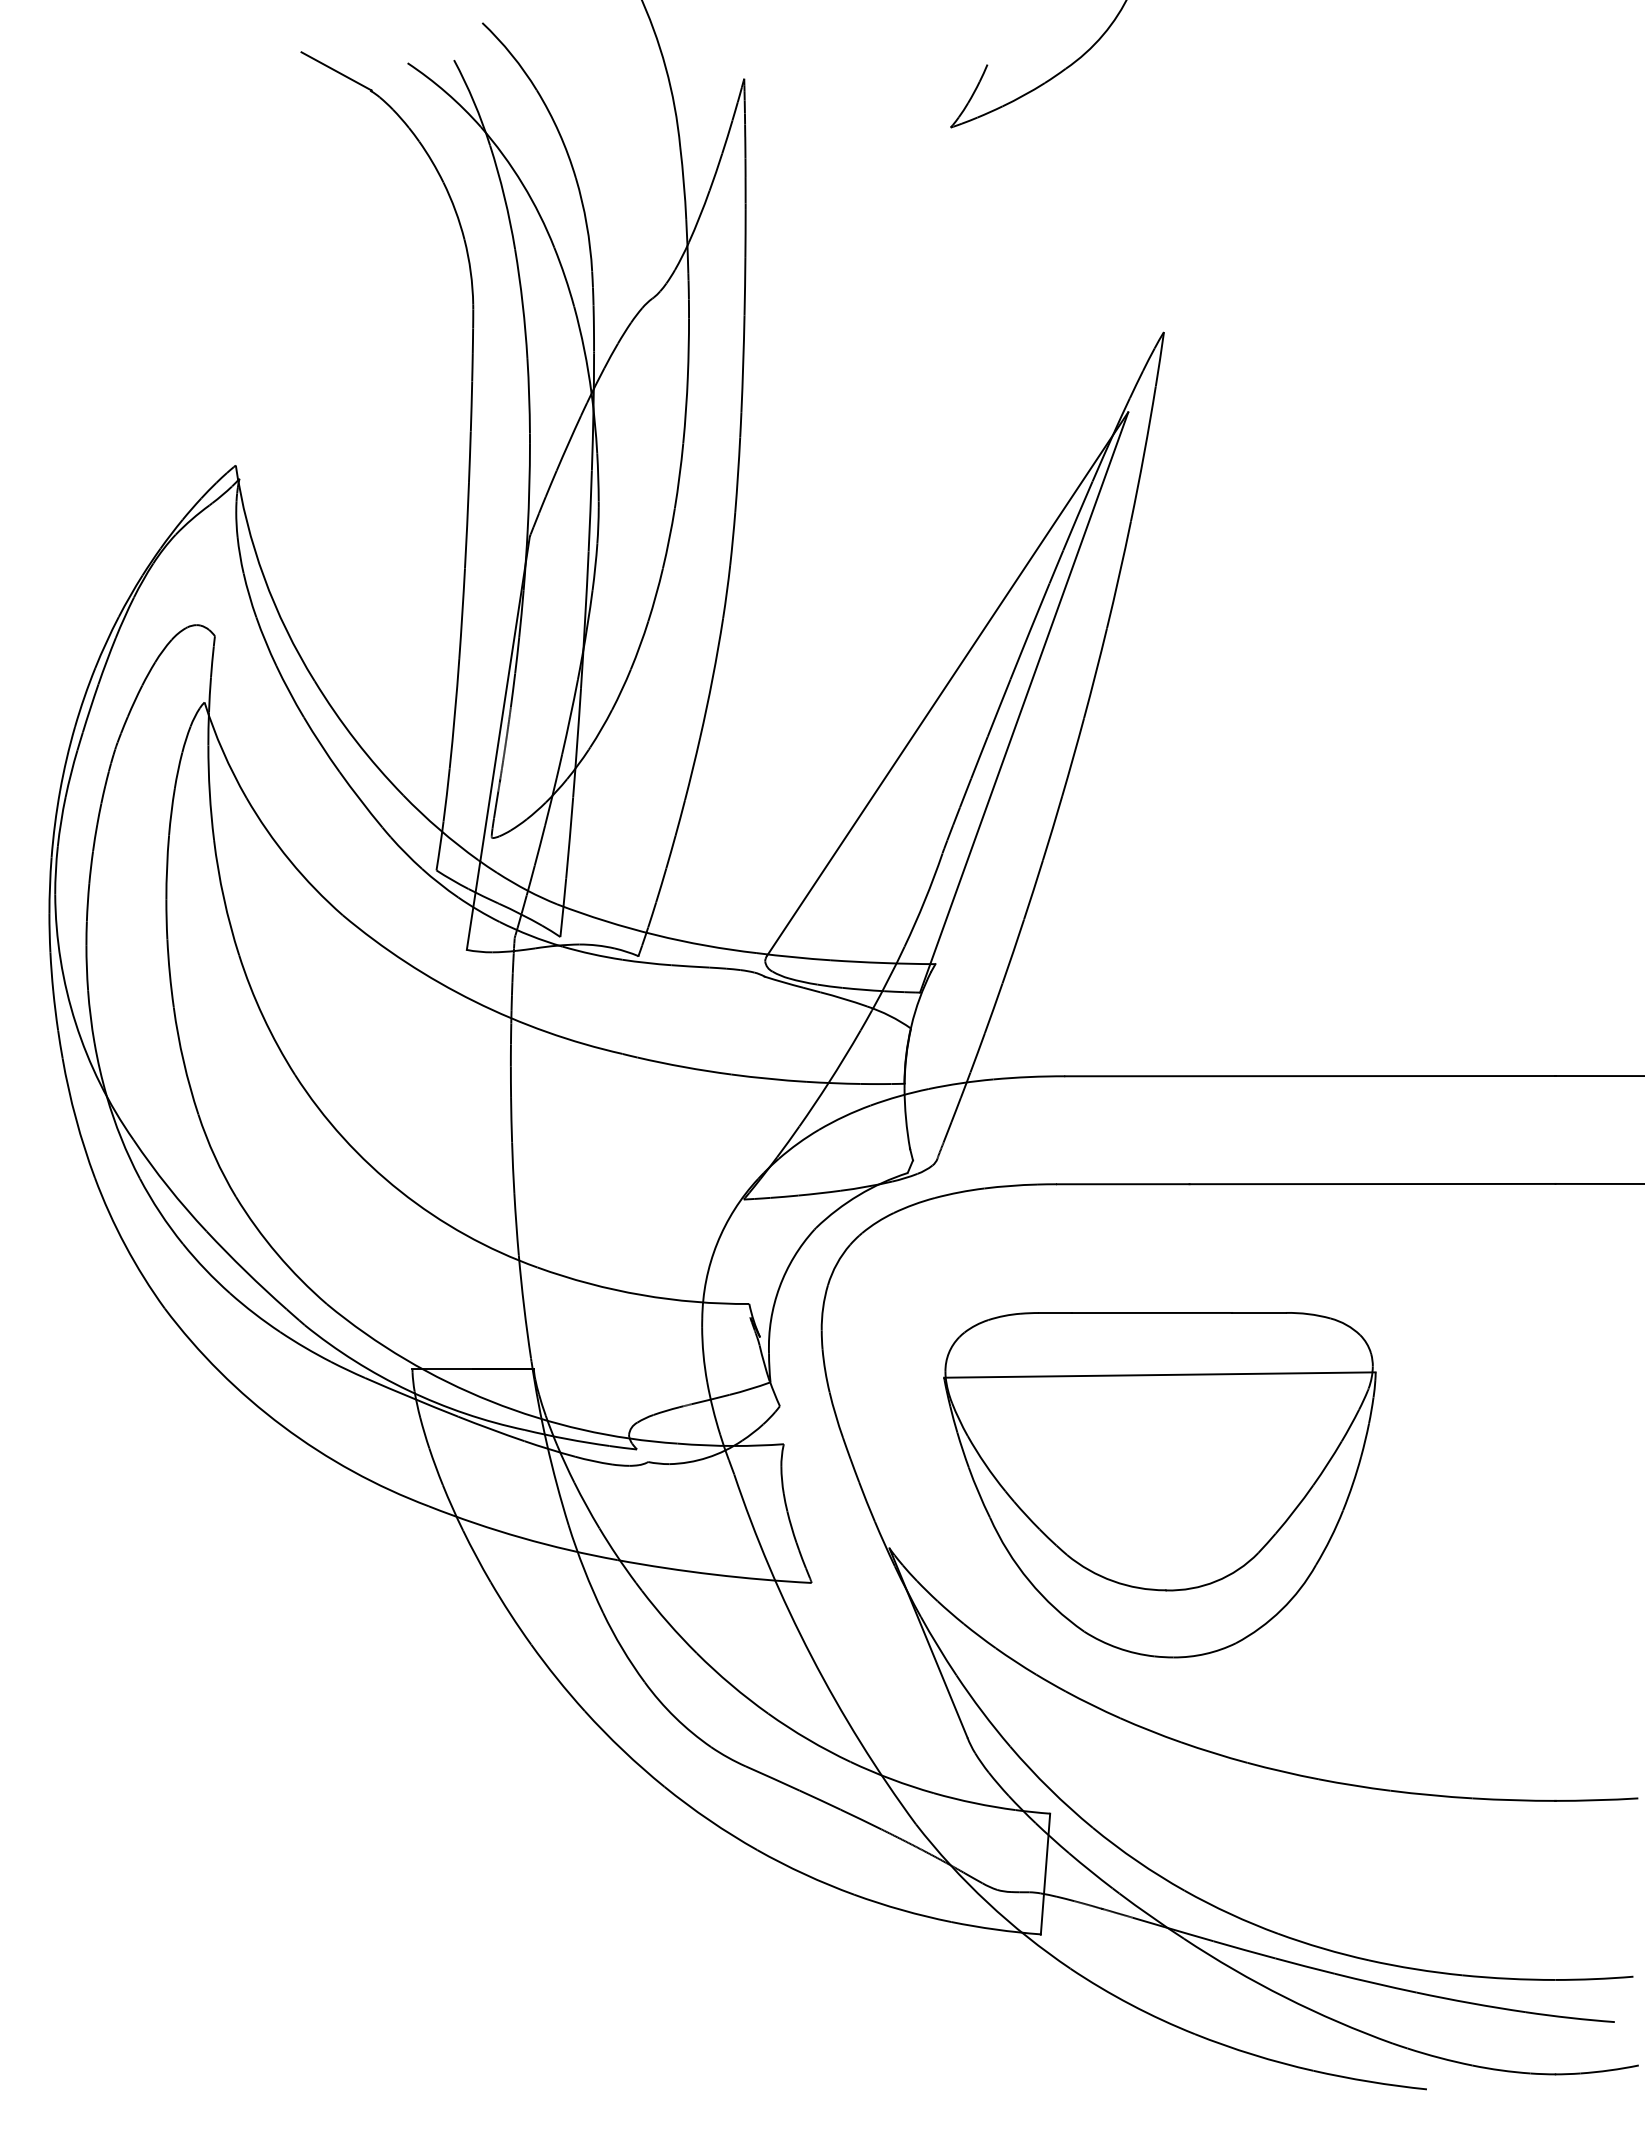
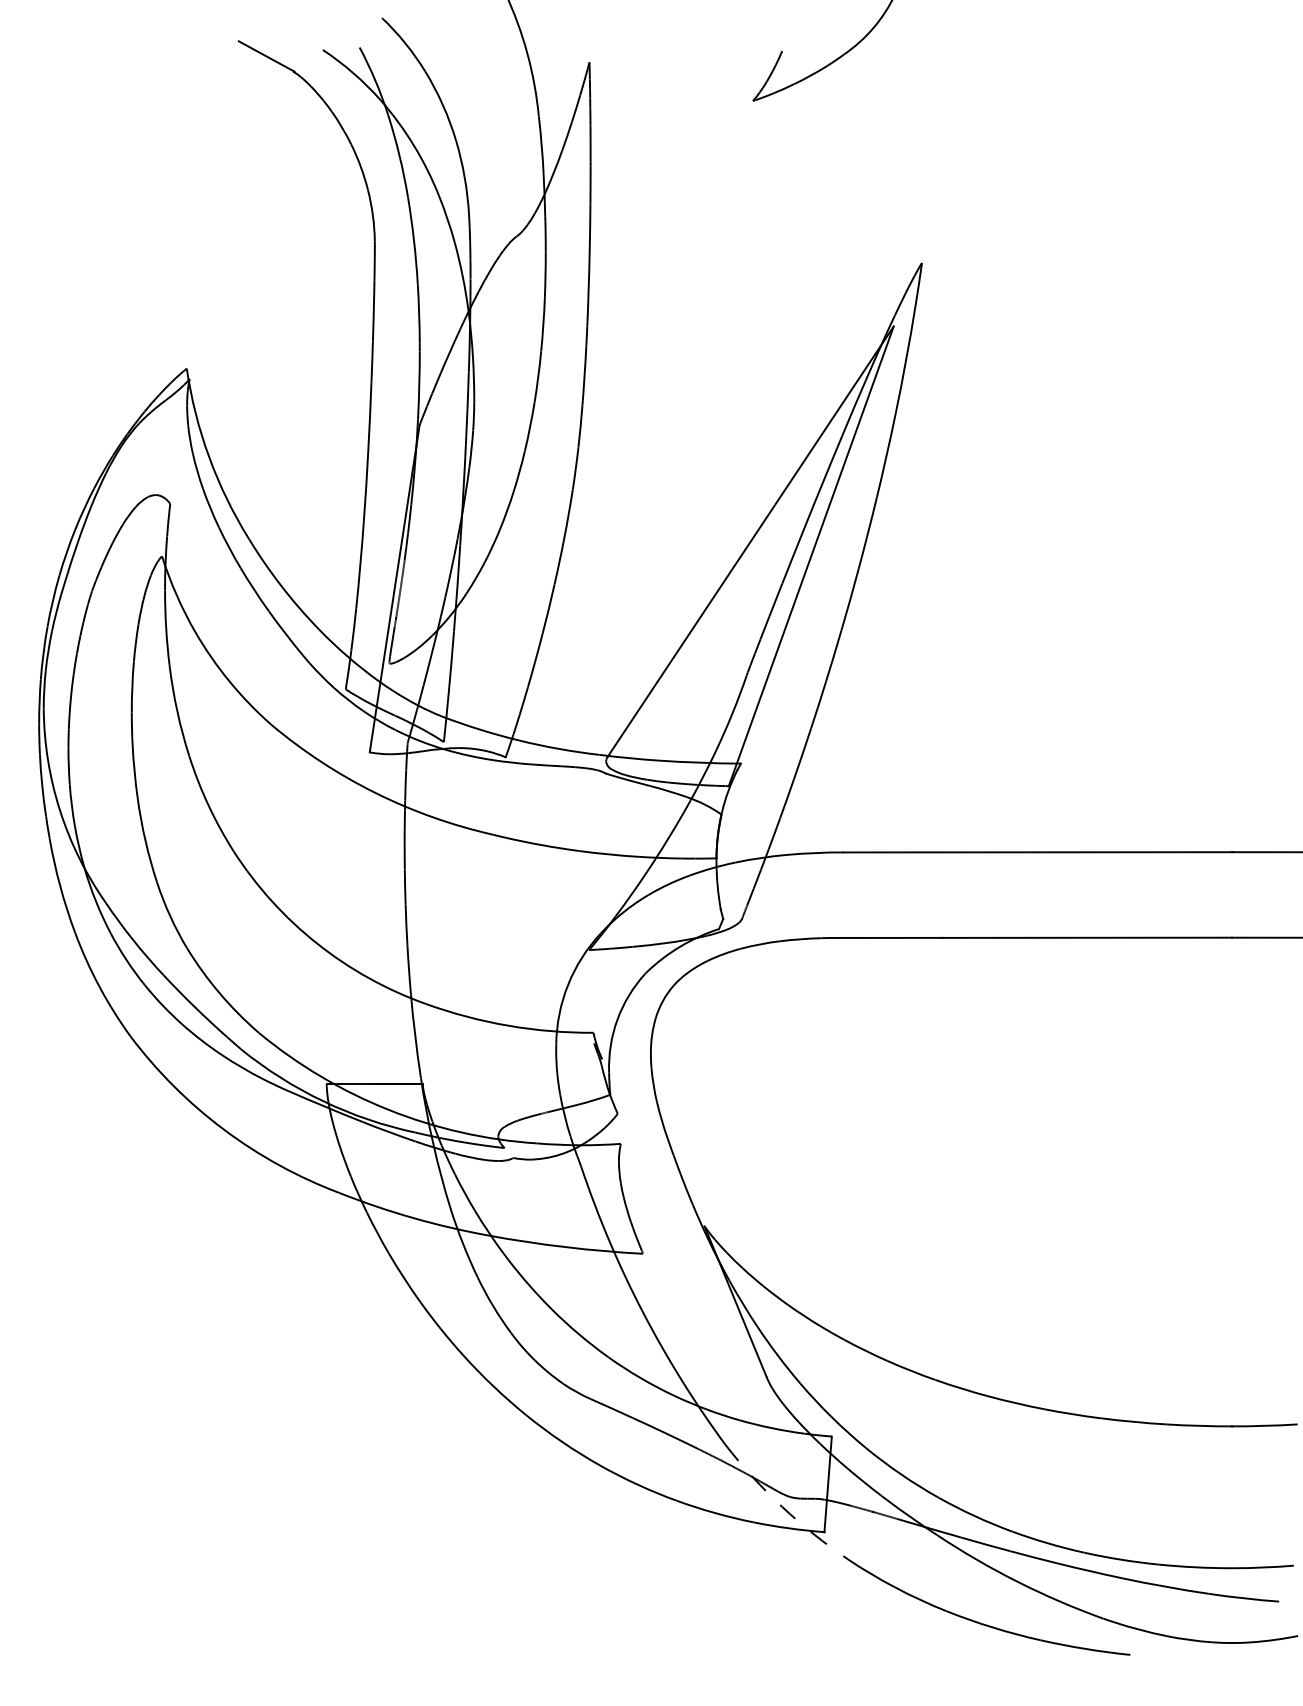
part: (1159, 1485) -> (918, 1176), removed
arc: (987, 1902) -> (782, 1506), solid -> dashed

